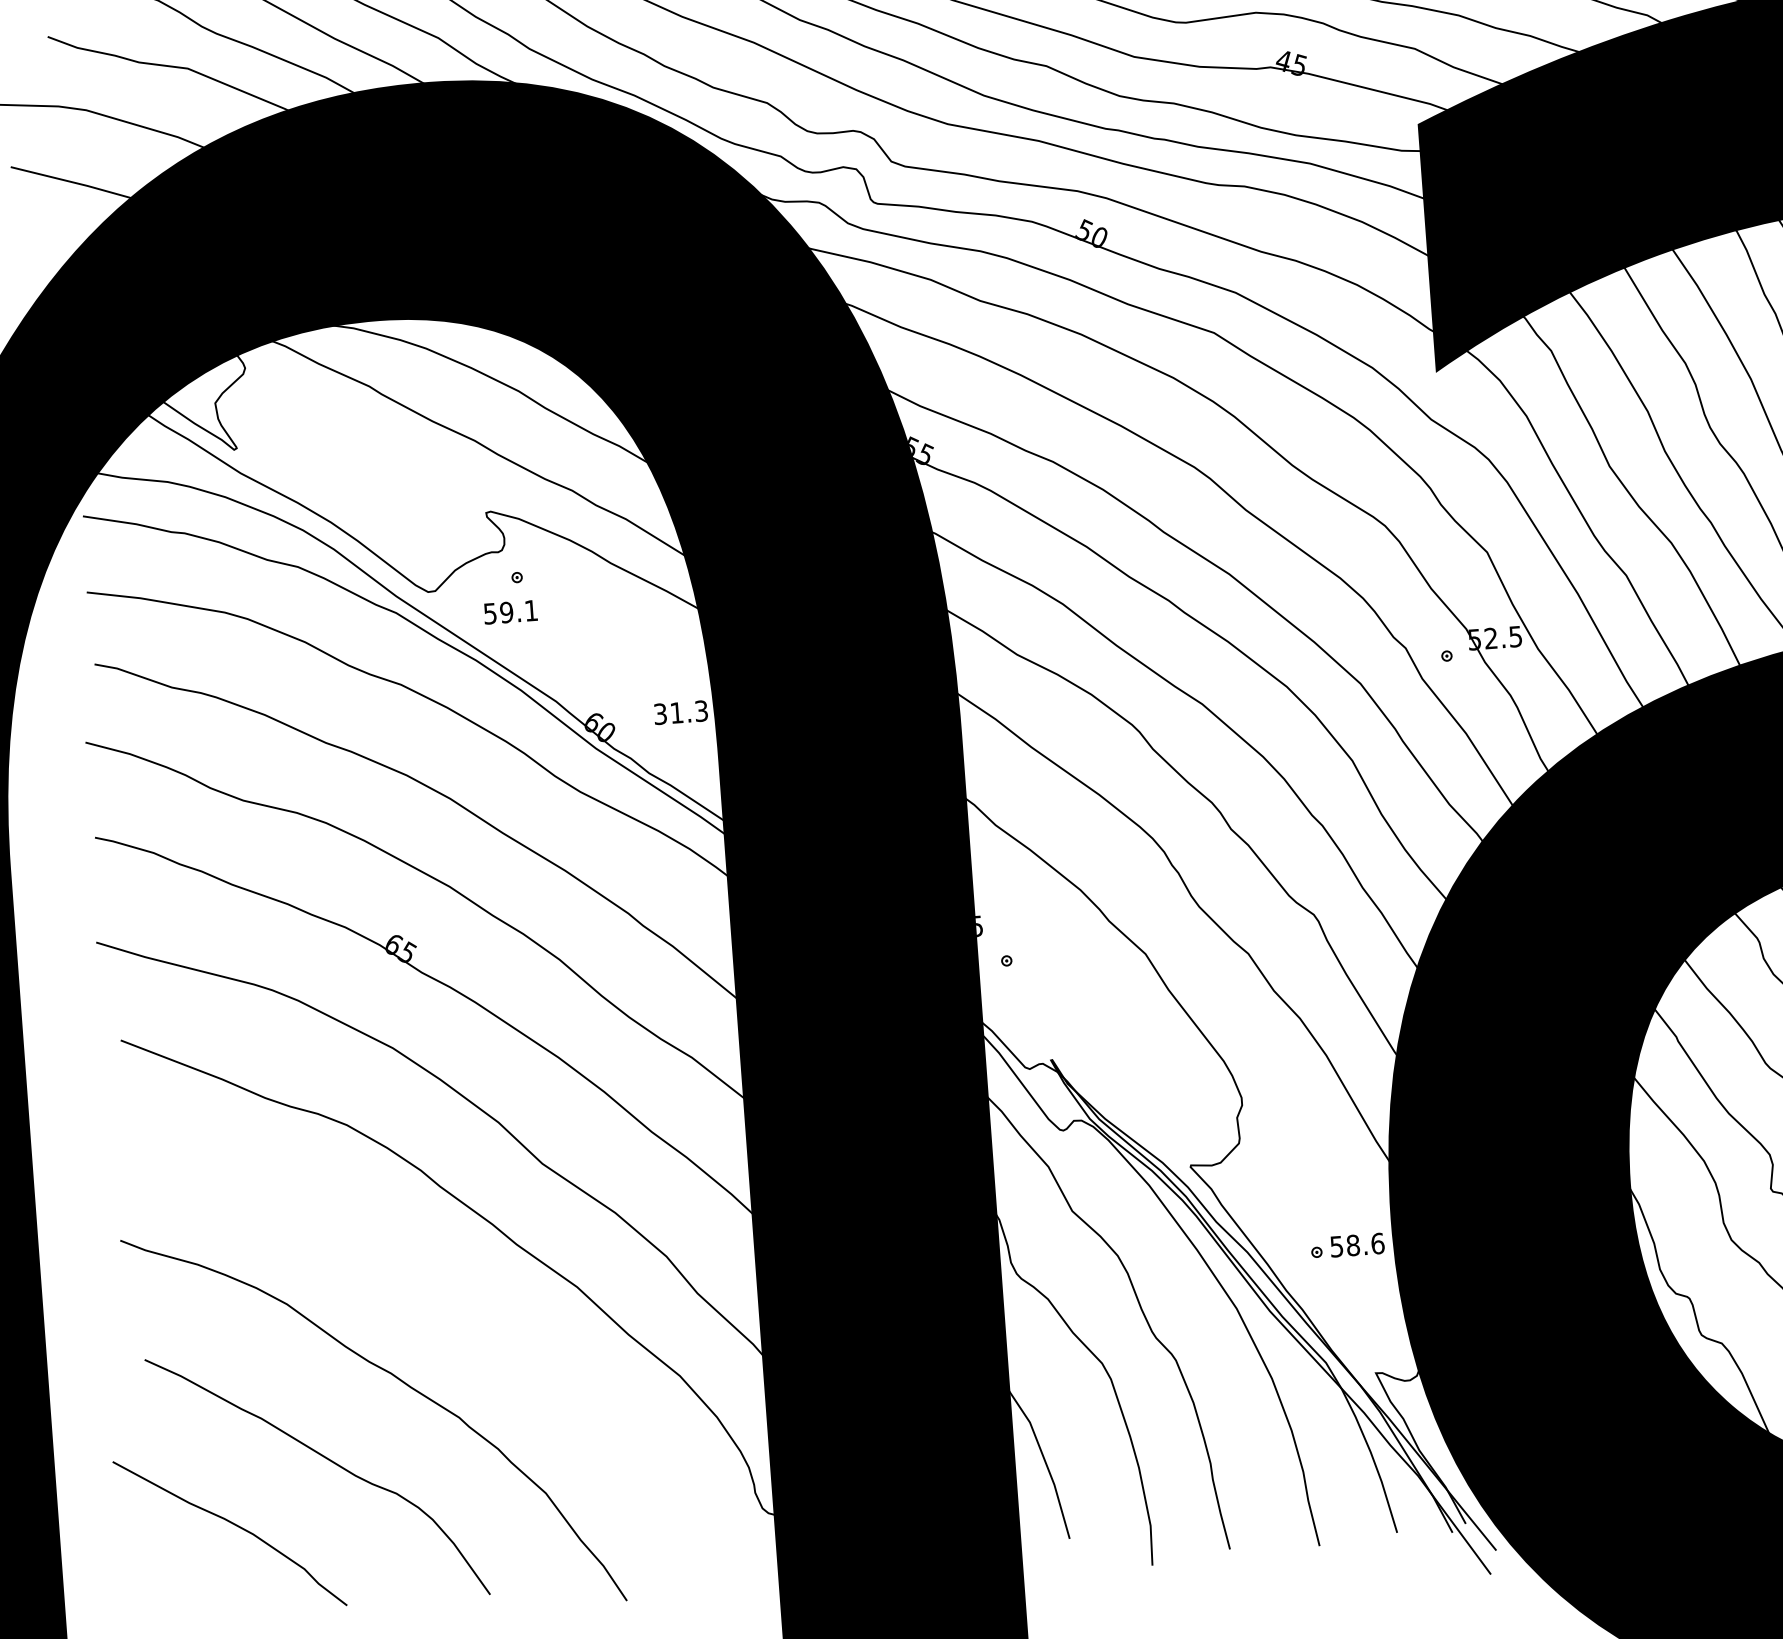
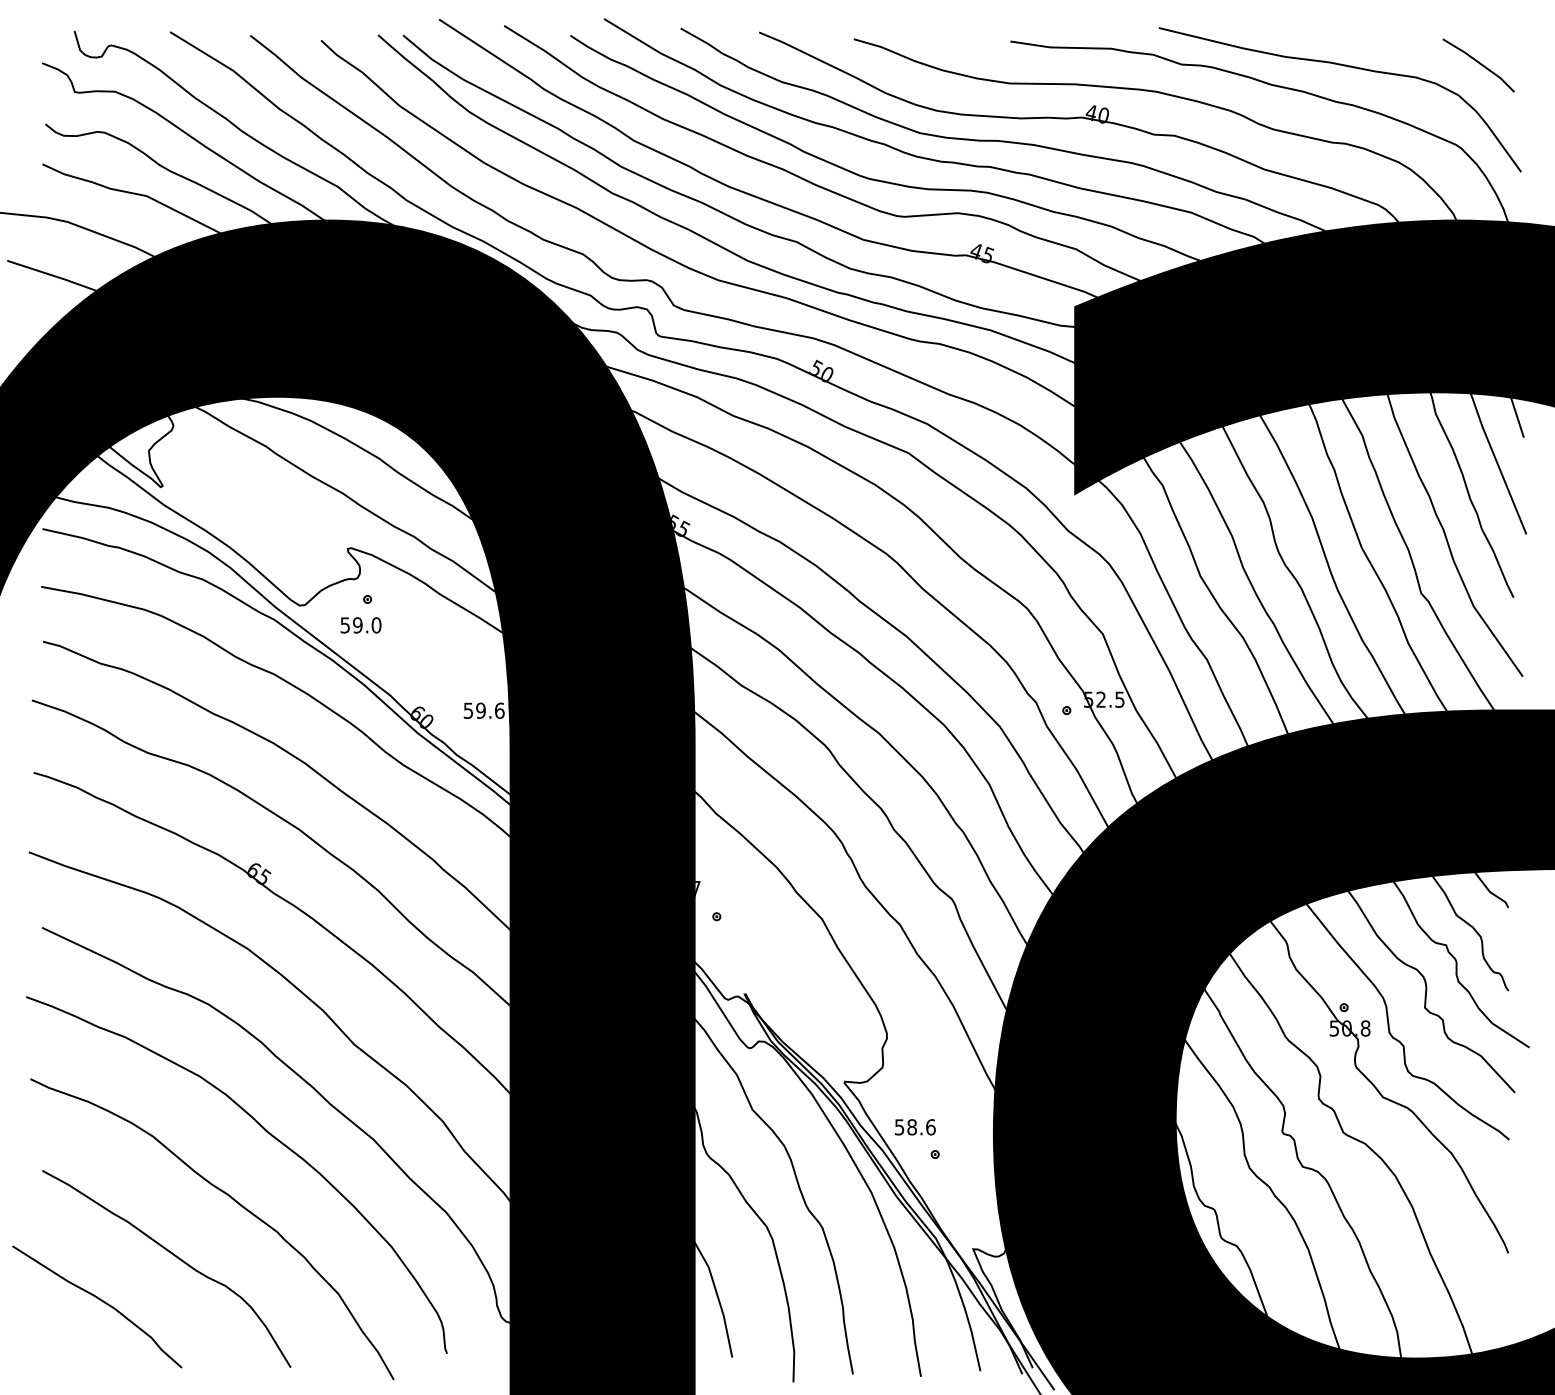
text: (531, 610) -> (376, 625), 59.1 -> 59.0
text: (681, 712) -> (484, 710), 31.3 -> 59.6
text: (978, 925) -> (697, 888), 47.5 -> 59.7
text: (1357, 1245) -> (915, 1127), moved
curve: (437, 1289) -> (267, 1133), added

